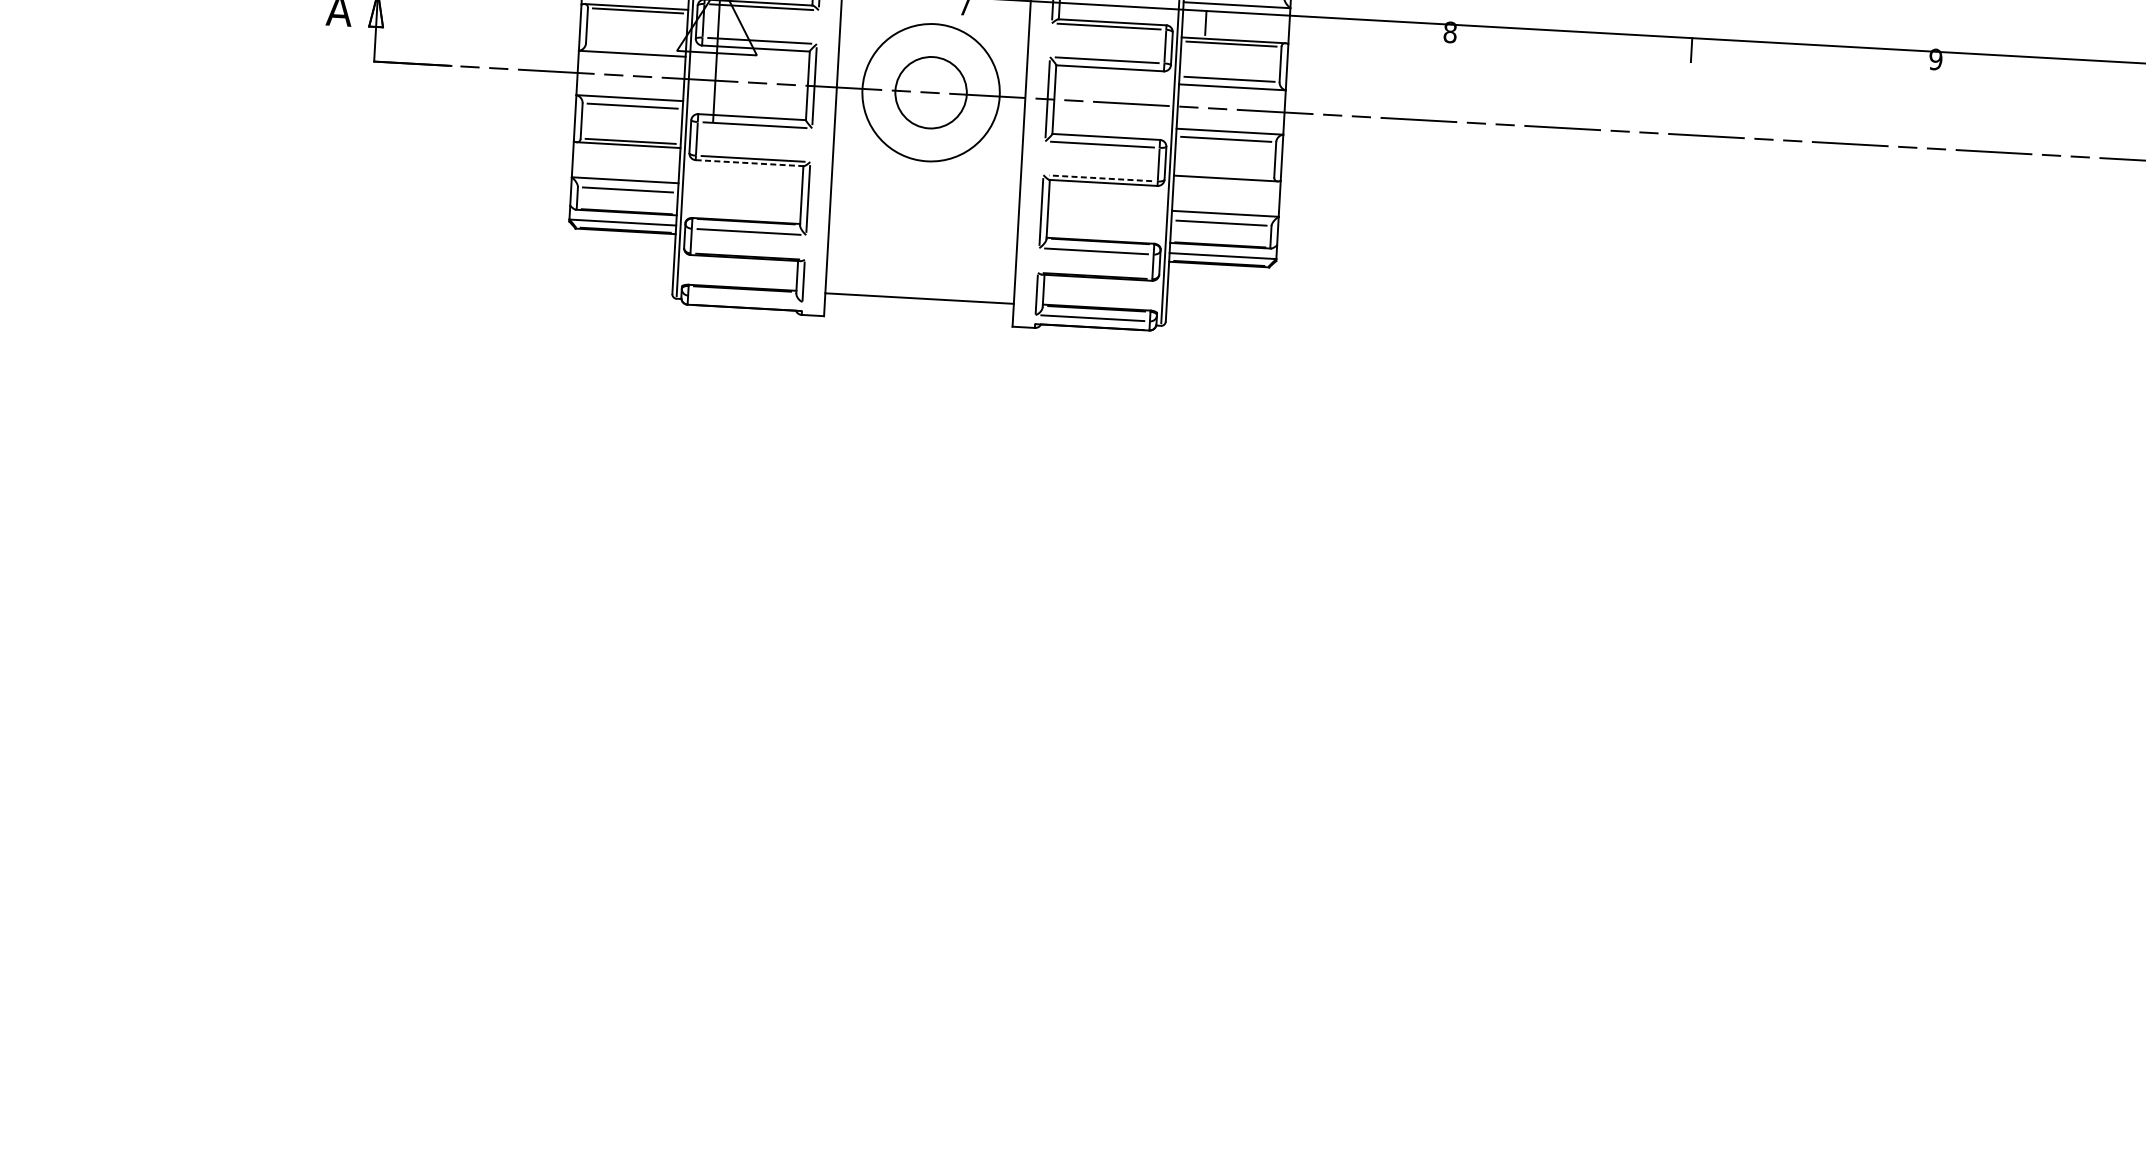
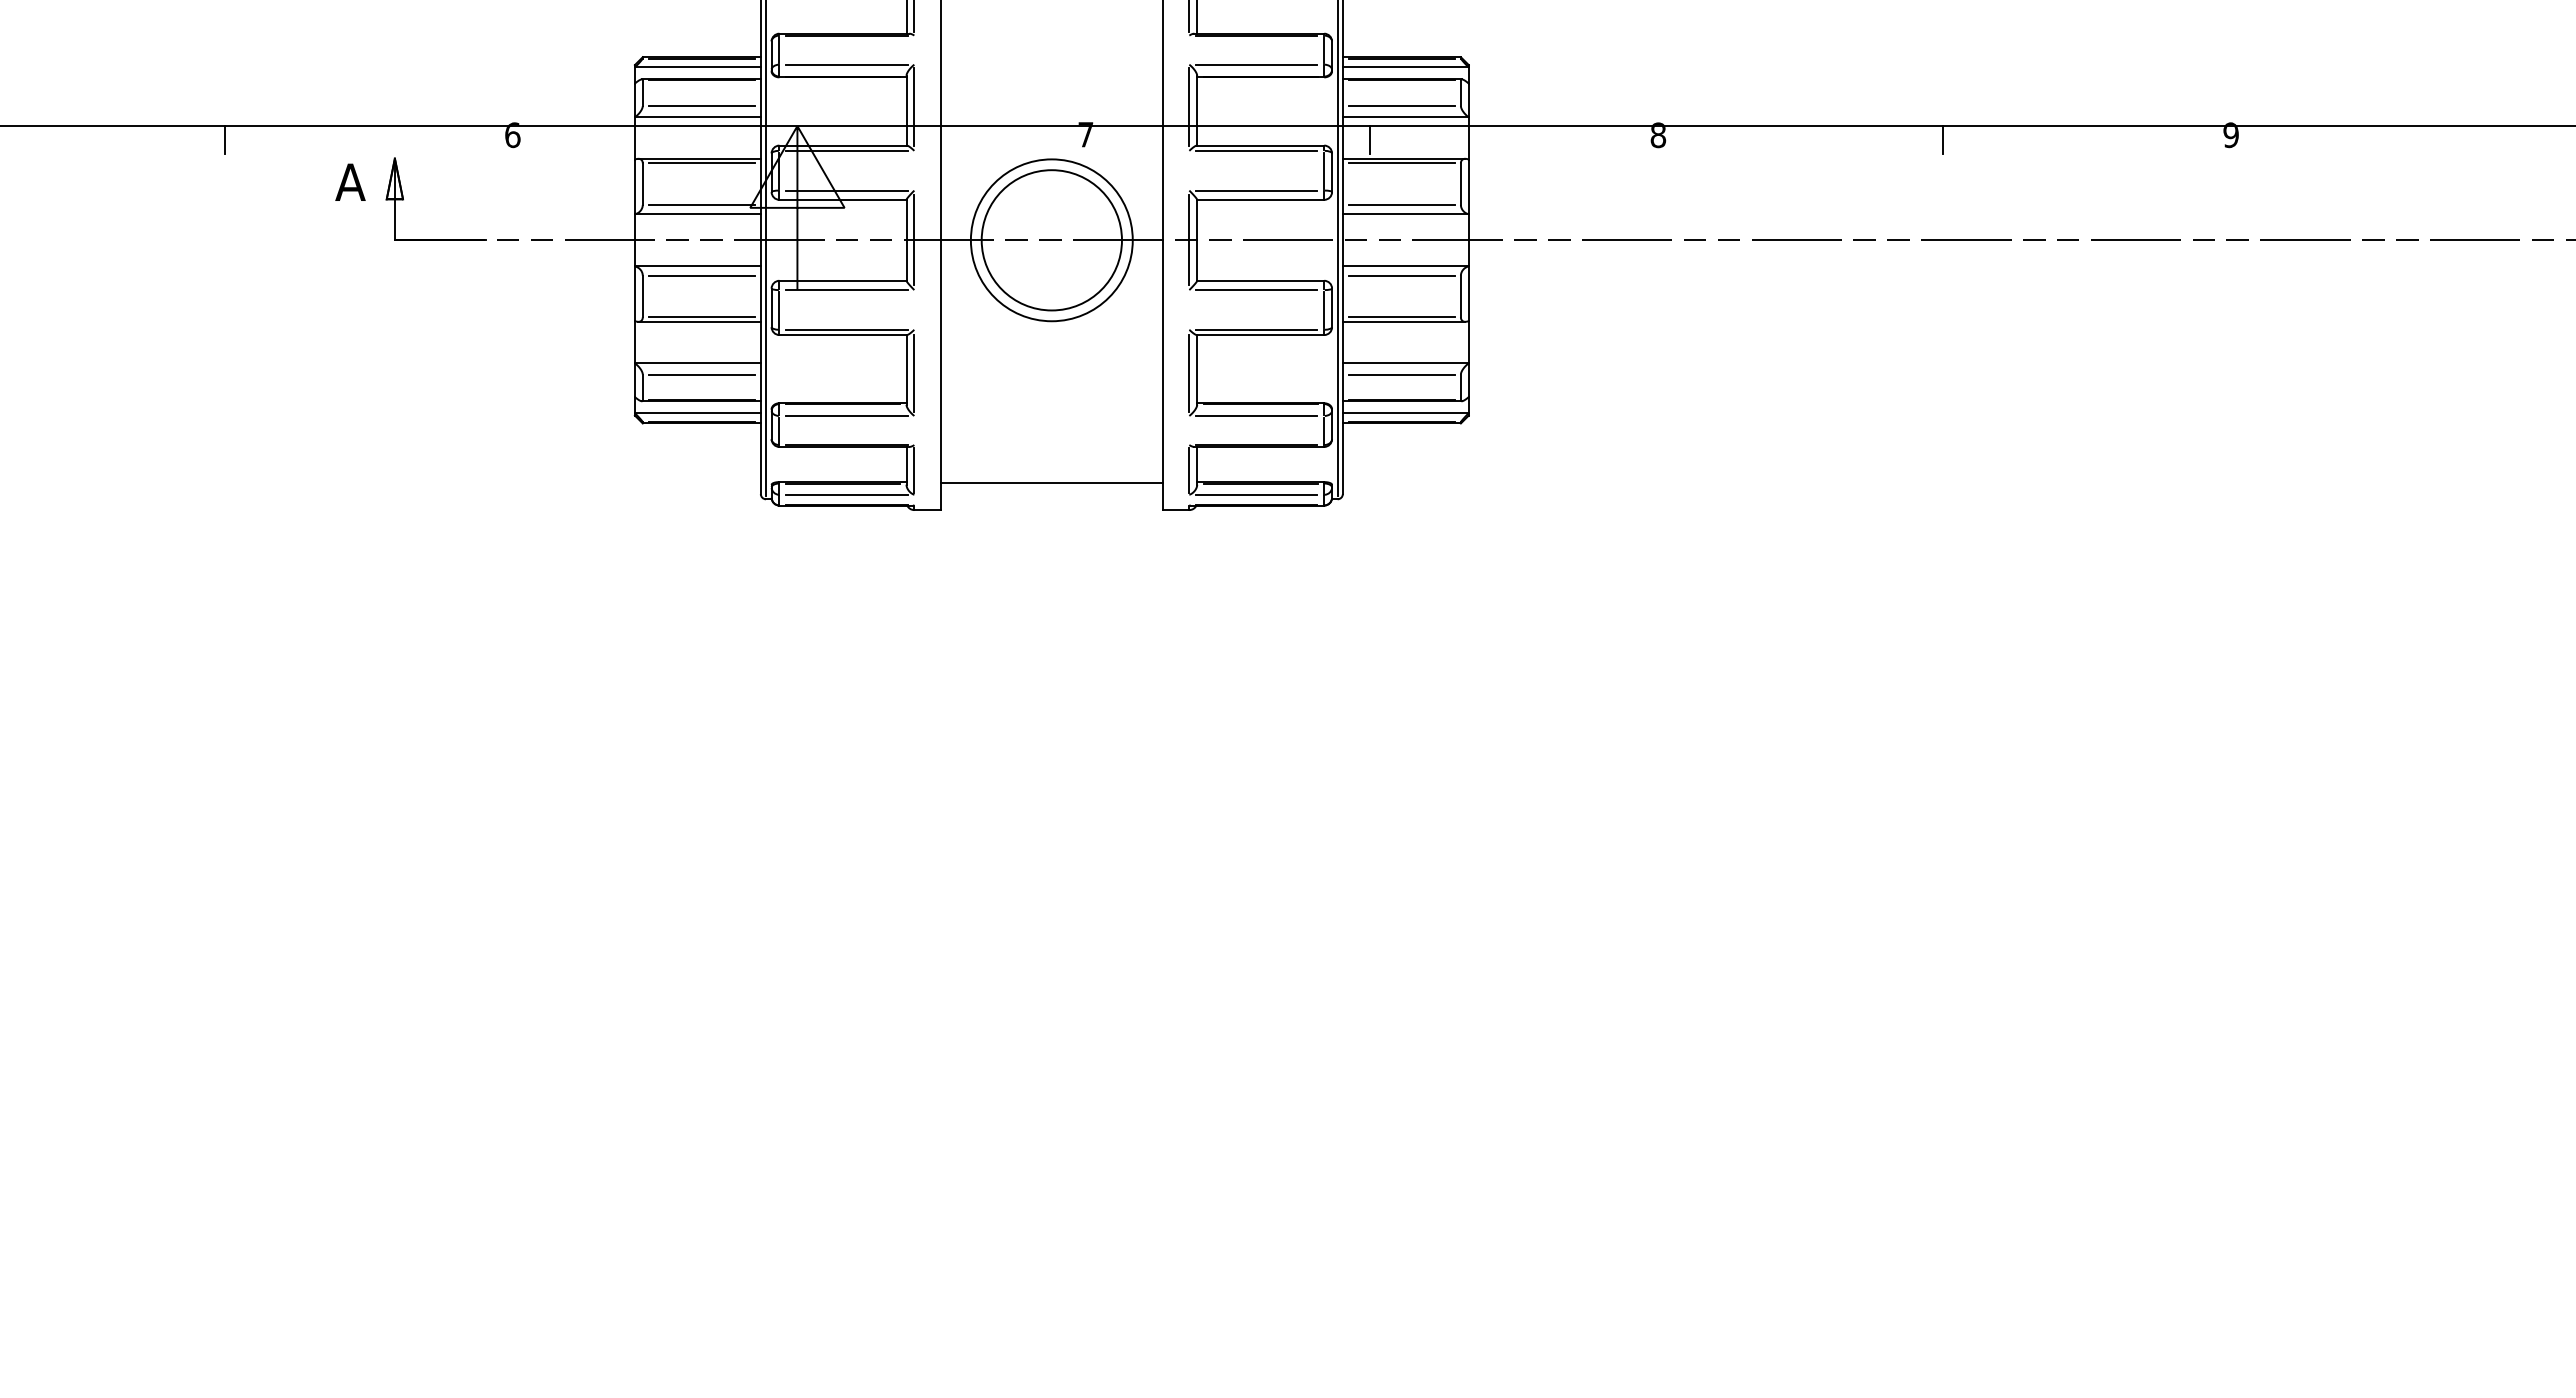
line: (635, 45) -> (701, 204), added
circle: (930, 92) -> (1051, 240), size x1.67
line: (749, 163) -> (843, 335), dashed -> solid
line: (1223, 174) -> (1401, 317), added
line: (1100, 178) -> (1256, 329), dashed -> solid
line: (744, 298) -> (846, 494), added

